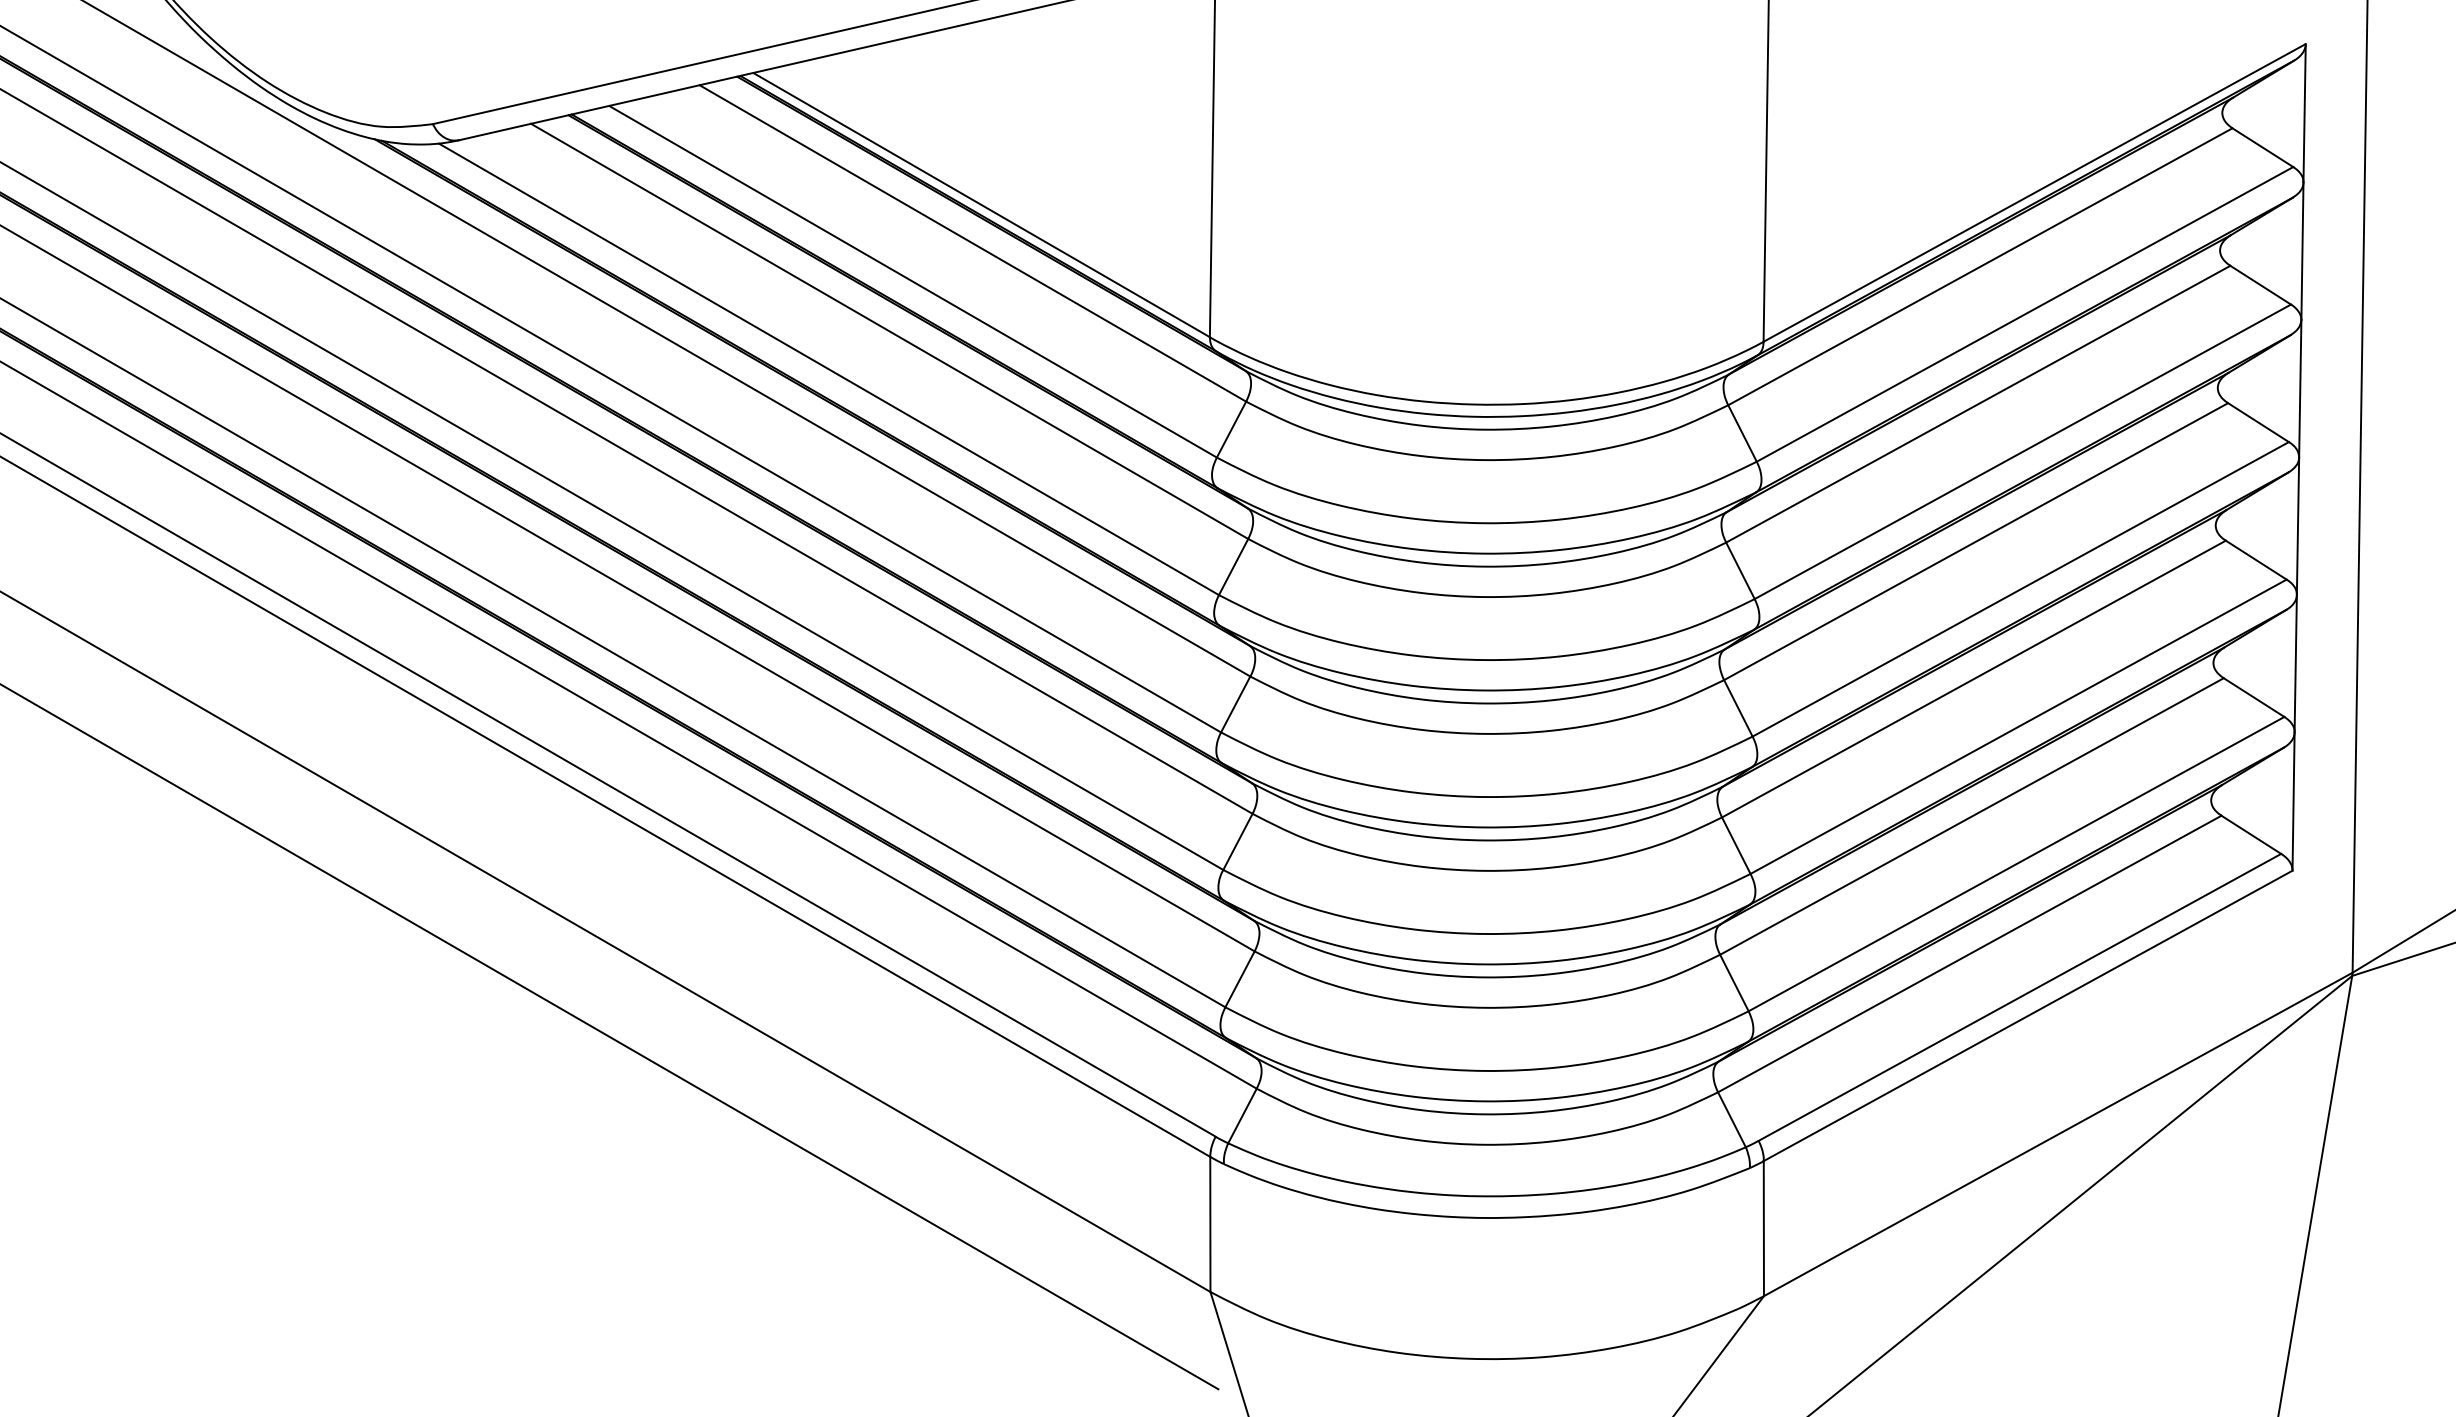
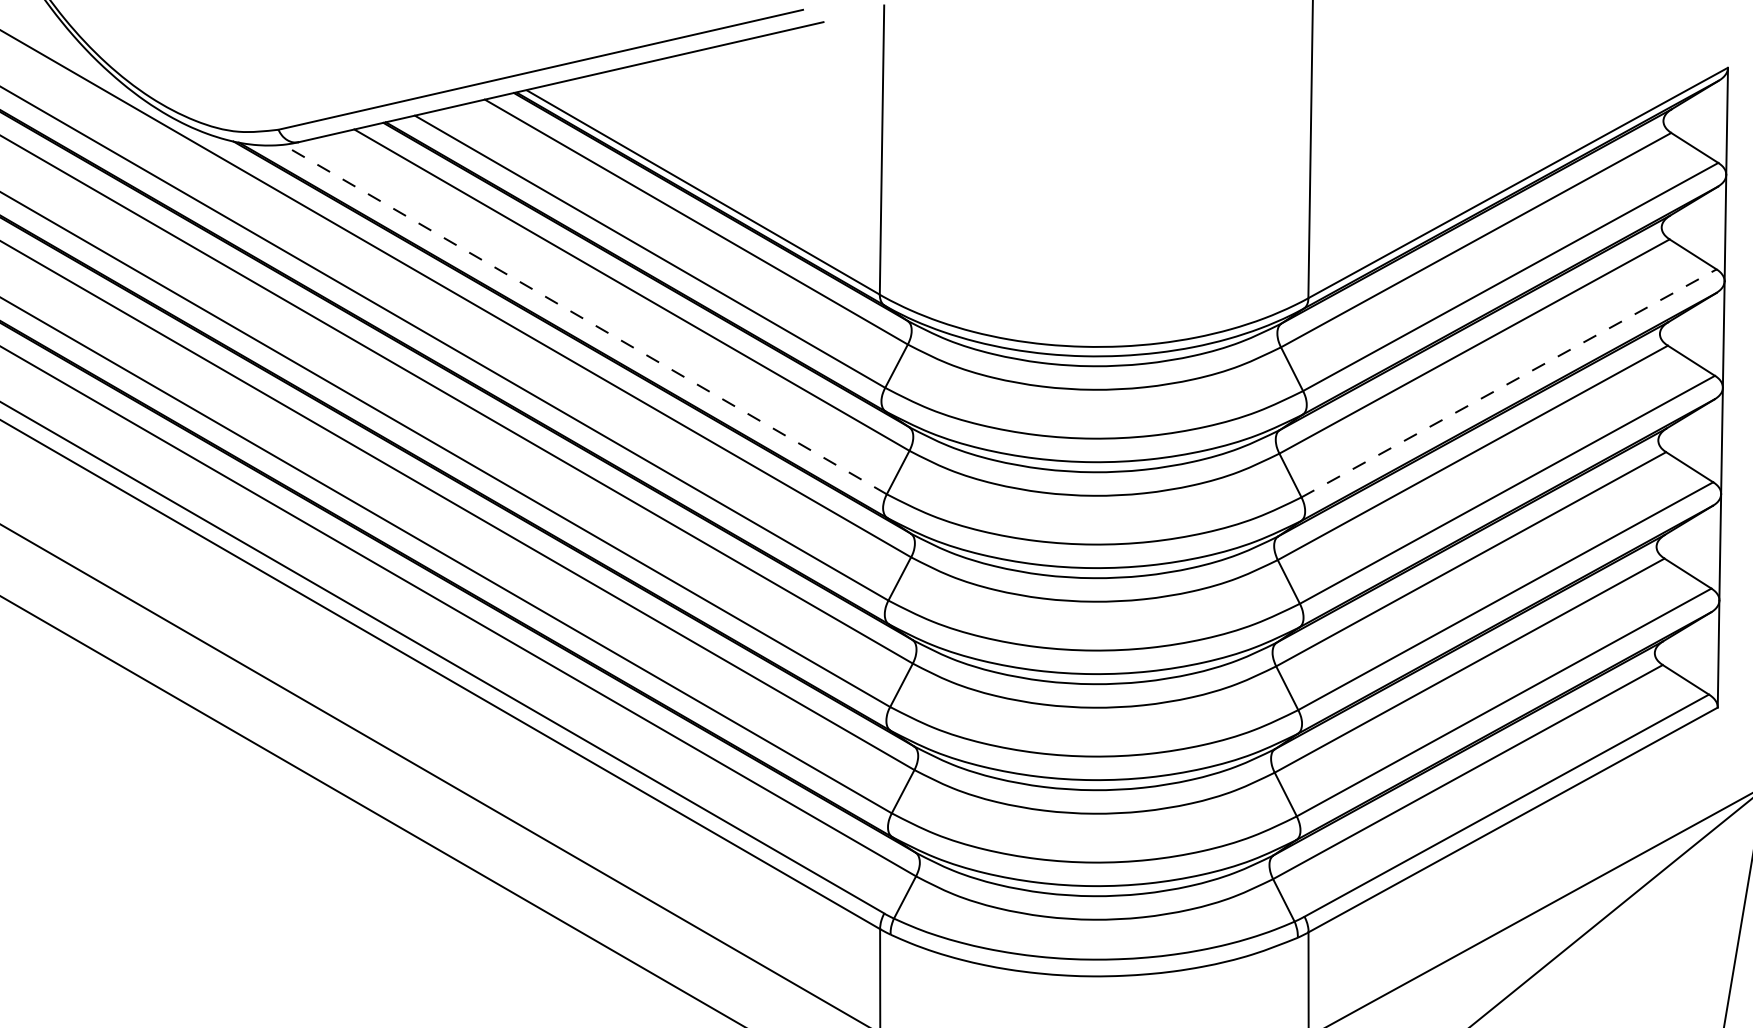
line: (828, 369) -> (584, 319), solid -> dashed
line: (2022, 451) -> (1508, 383), solid -> dashed

